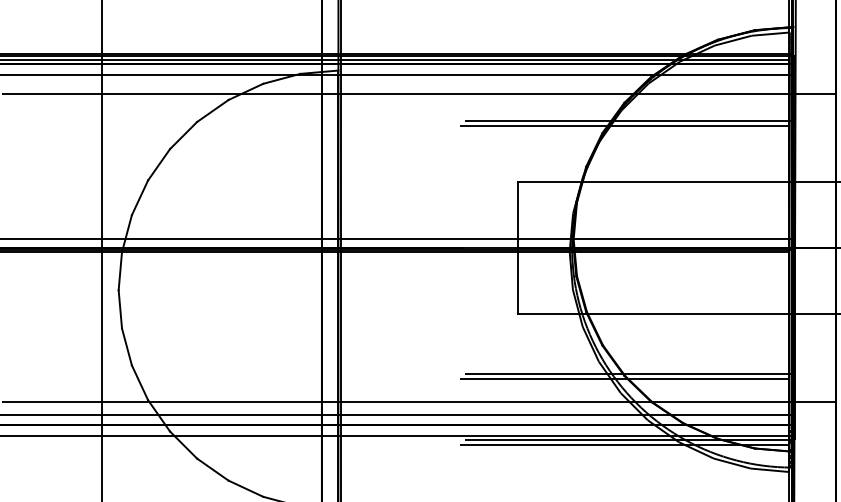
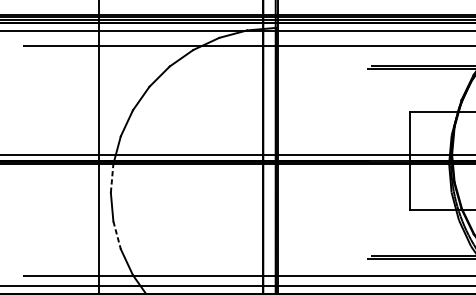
line: (120, 270) -> (112, 177), solid -> dashed
line: (127, 347) -> (117, 235), solid -> dashed

